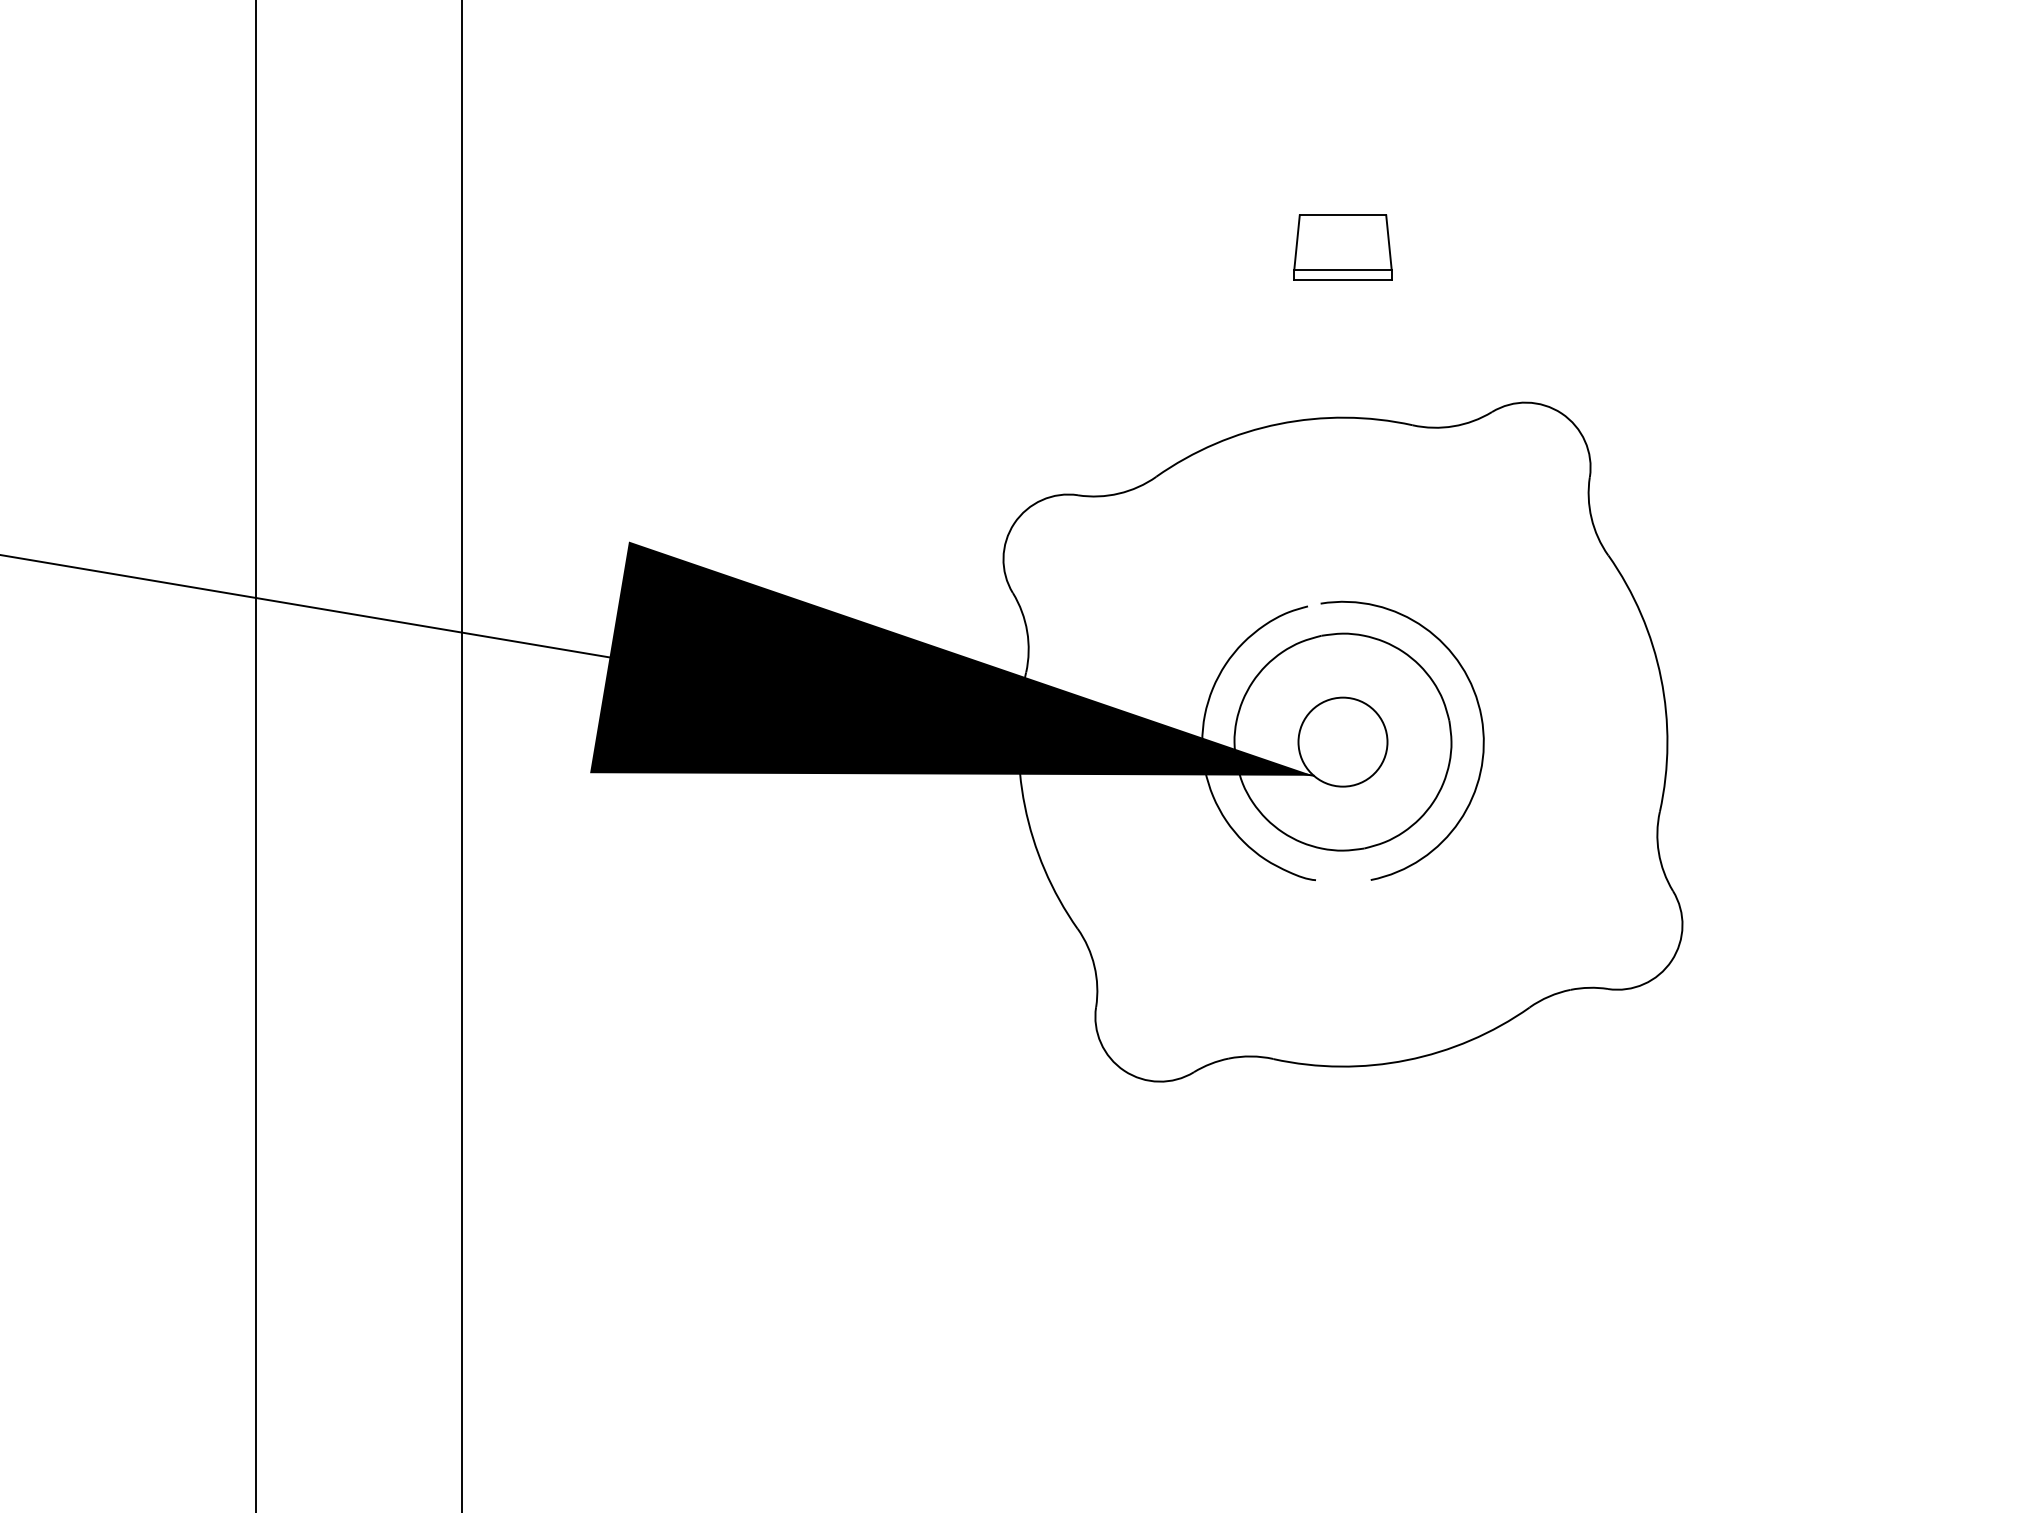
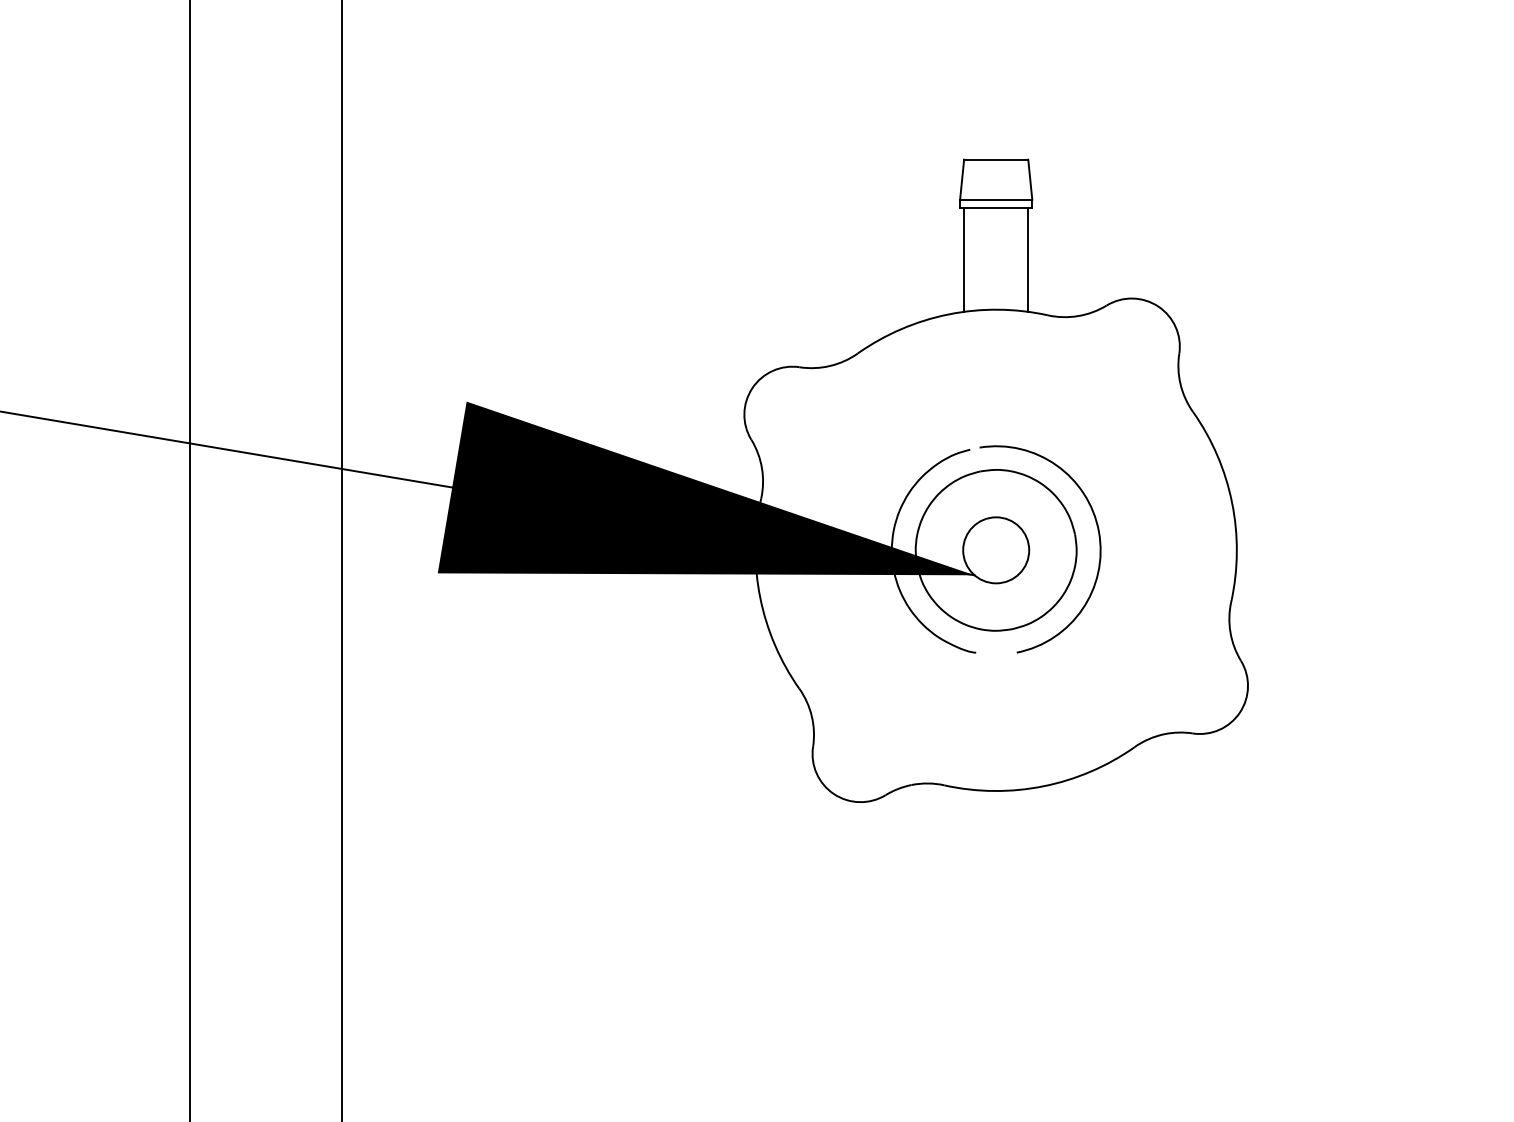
line: (1299, 350) -> (963, 259), added
line: (1386, 350) -> (1028, 259), added

